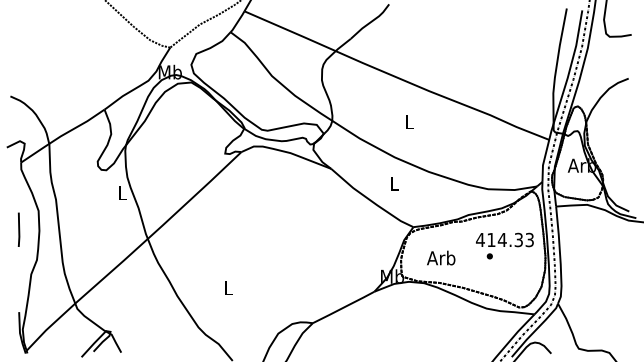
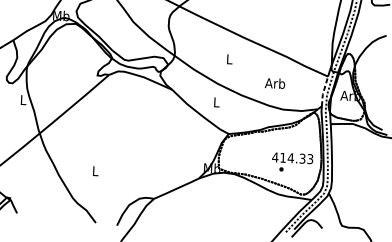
line: (544, 160) -> (324, 91), solid -> dashed
text: (504, 245) -> (292, 162), moved
text: (441, 257) -> (275, 83), moved

